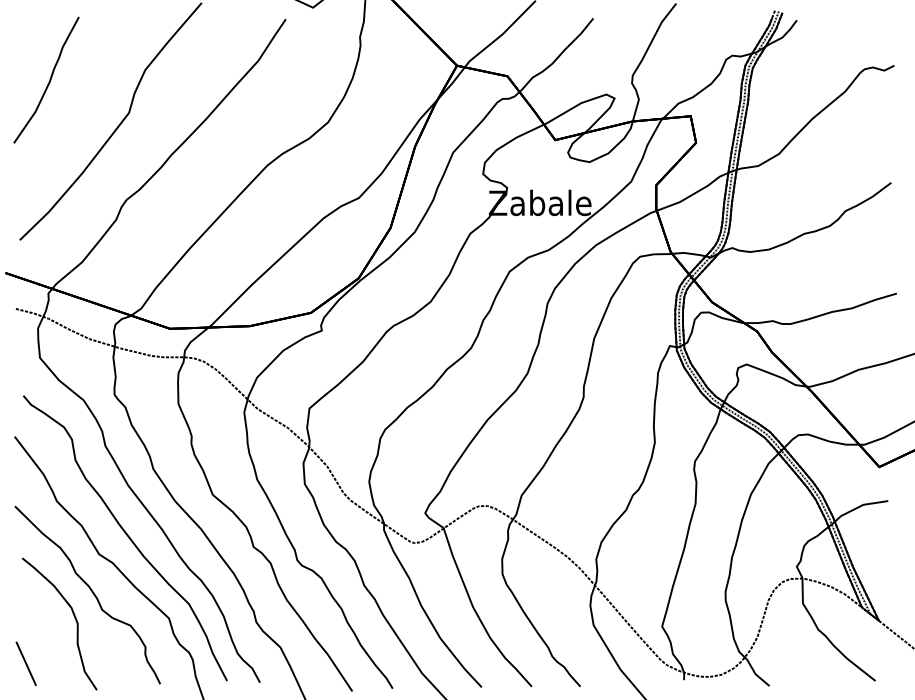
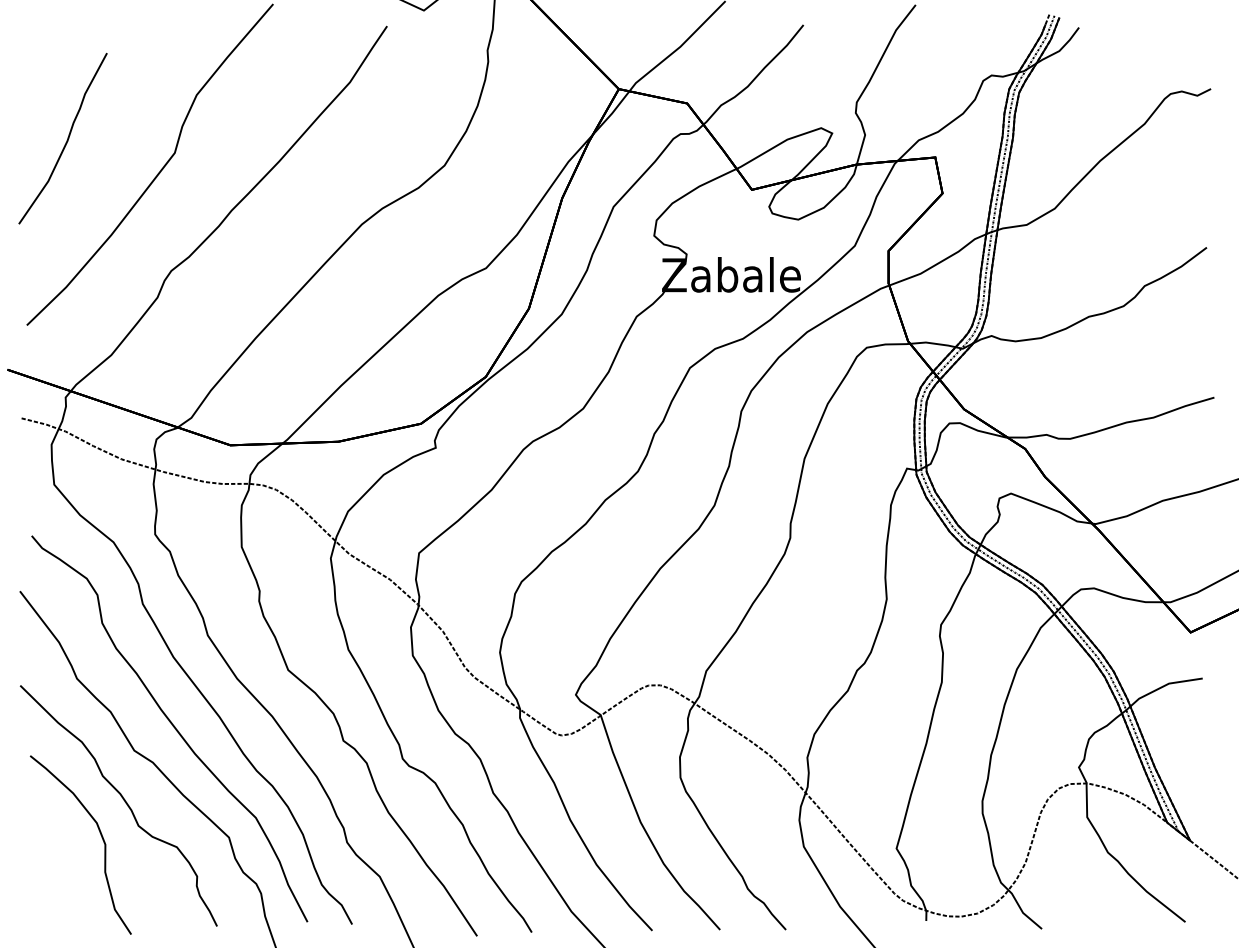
curve: (49, 81) -> (66, 140), moved
line: (26, 663) -> (35, 898), removed

